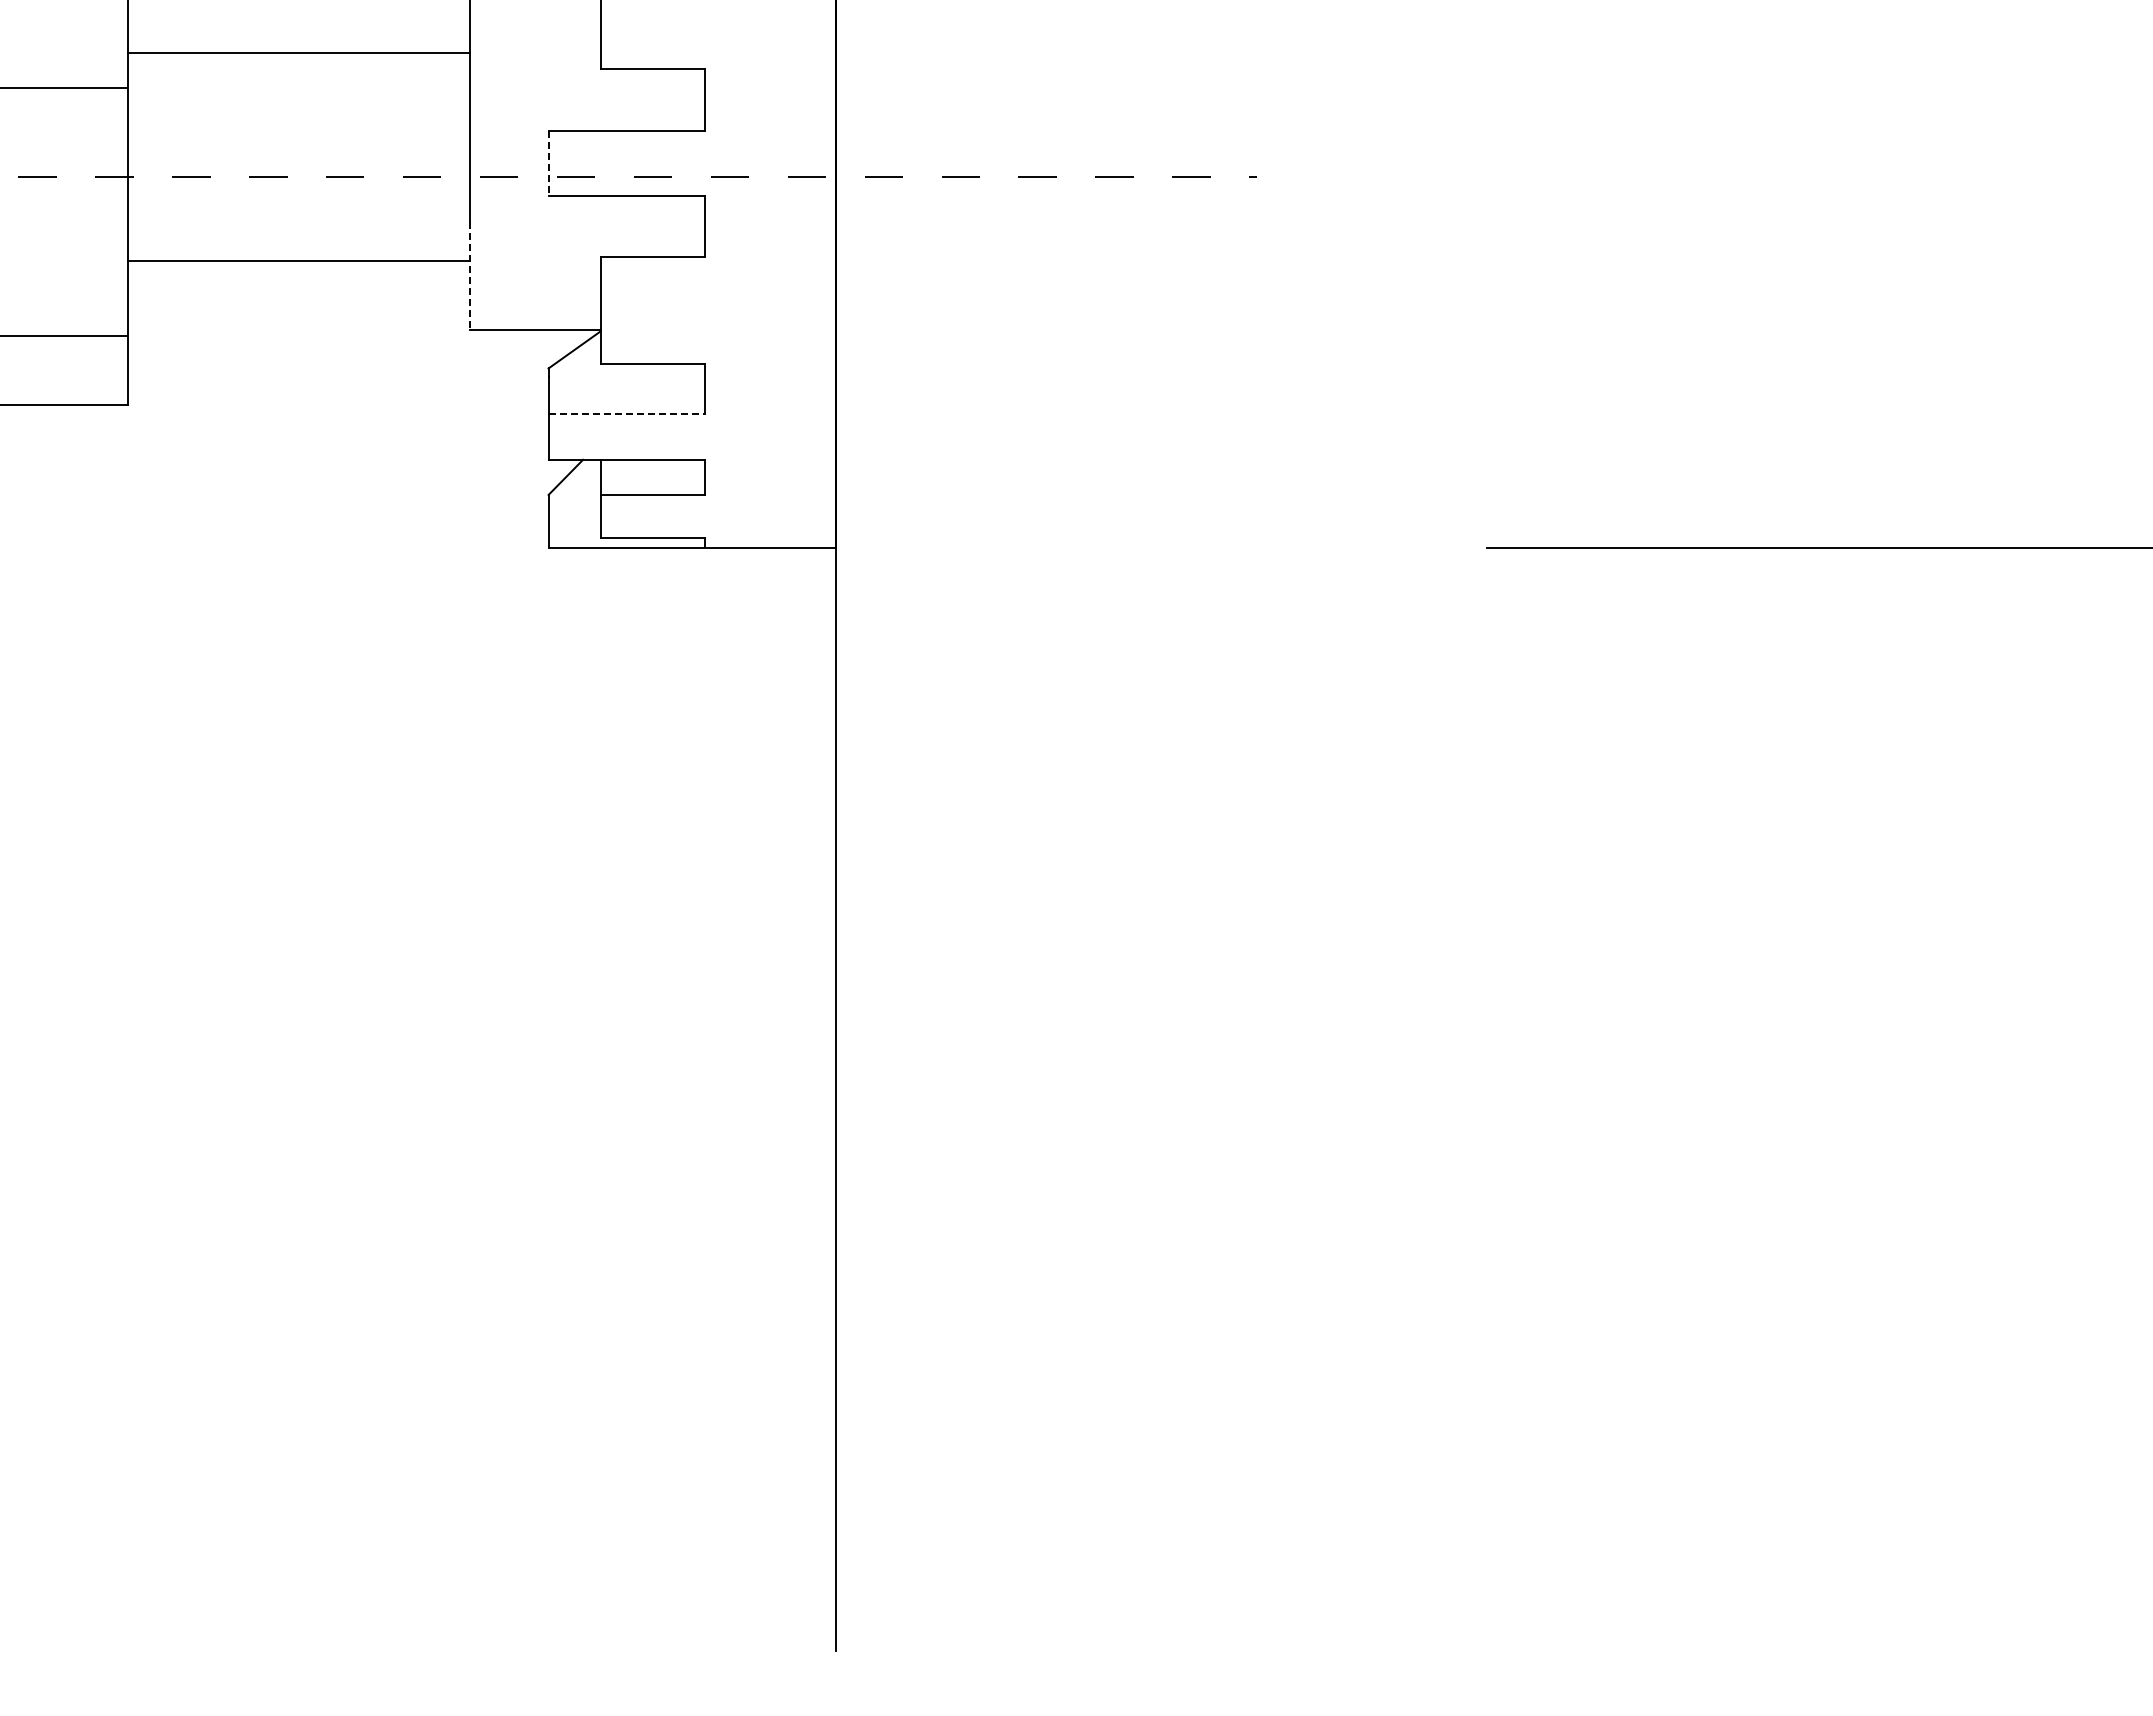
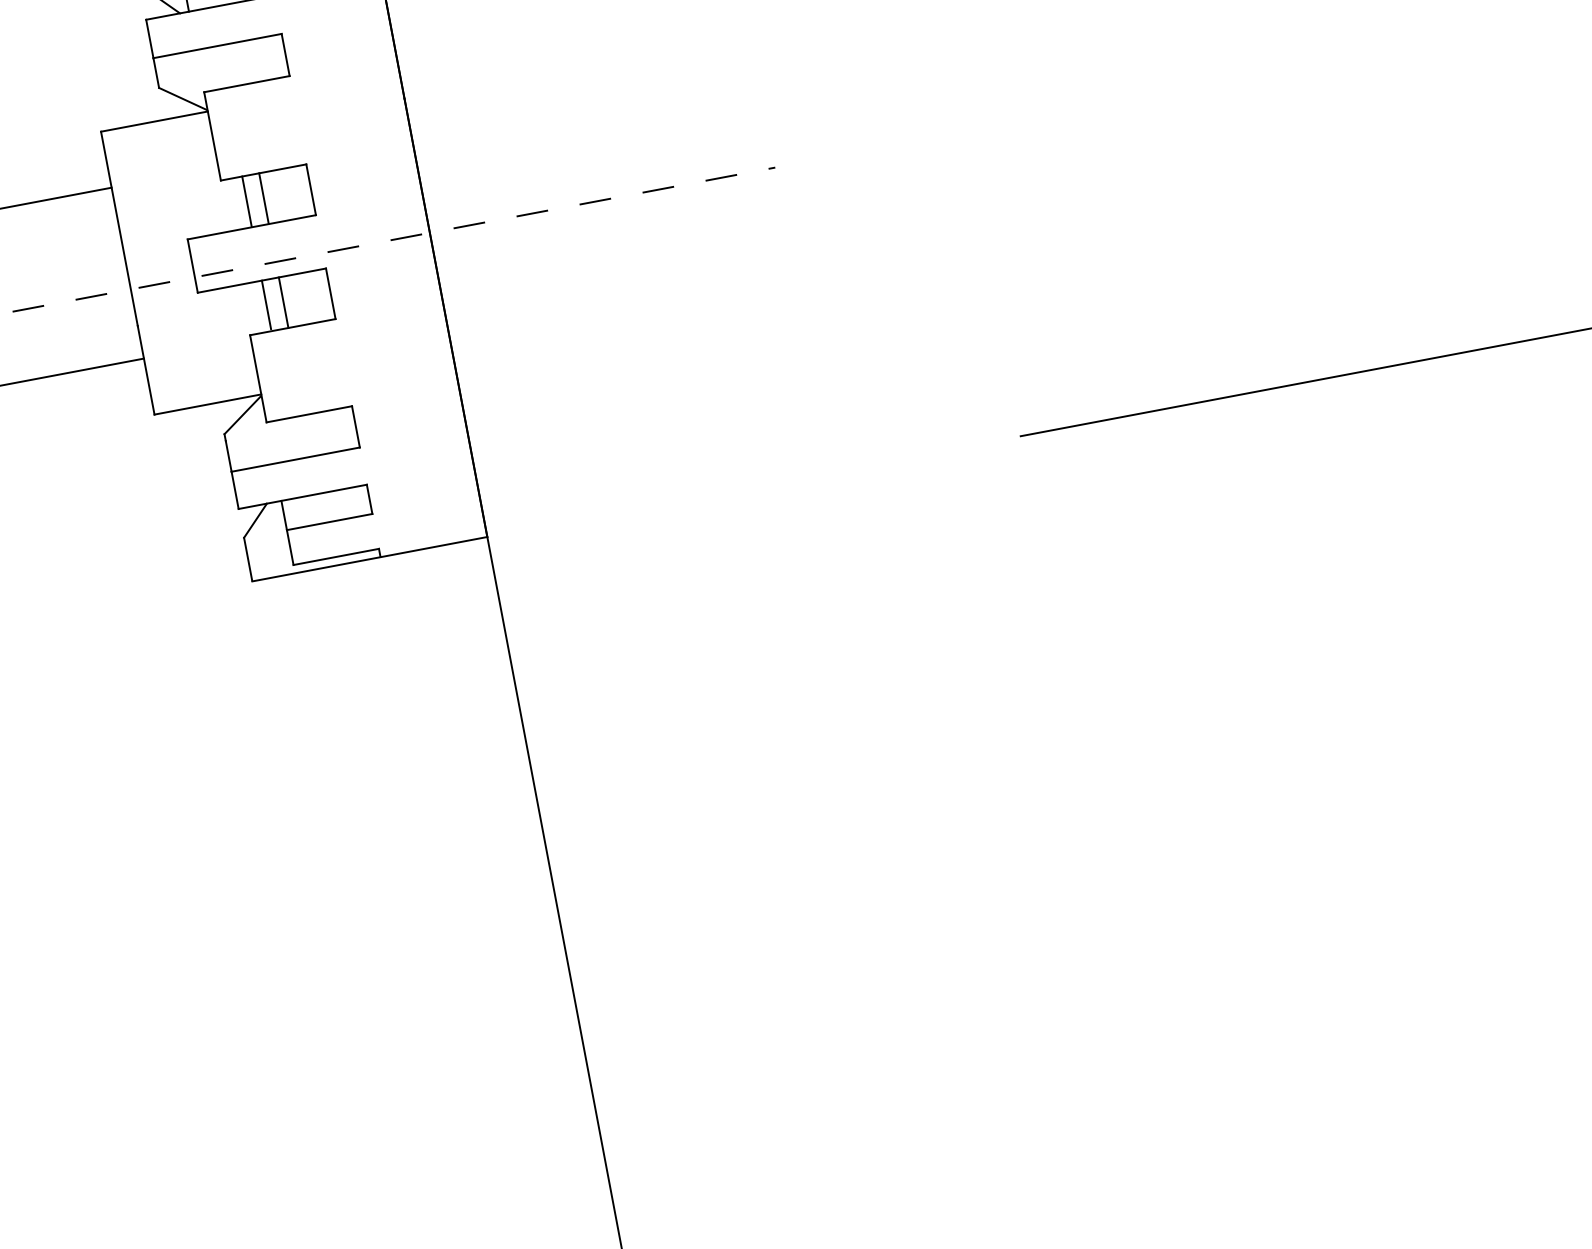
line: (626, 98) -> (246, 201), added
line: (647, 98) -> (263, 197), added
line: (548, 163) -> (192, 266), dashed -> solid
line: (626, 224) -> (266, 304), added
line: (647, 226) -> (283, 302), added
line: (470, 276) -> (146, 370), dashed -> solid
line: (627, 414) -> (296, 459), dashed -> solid

